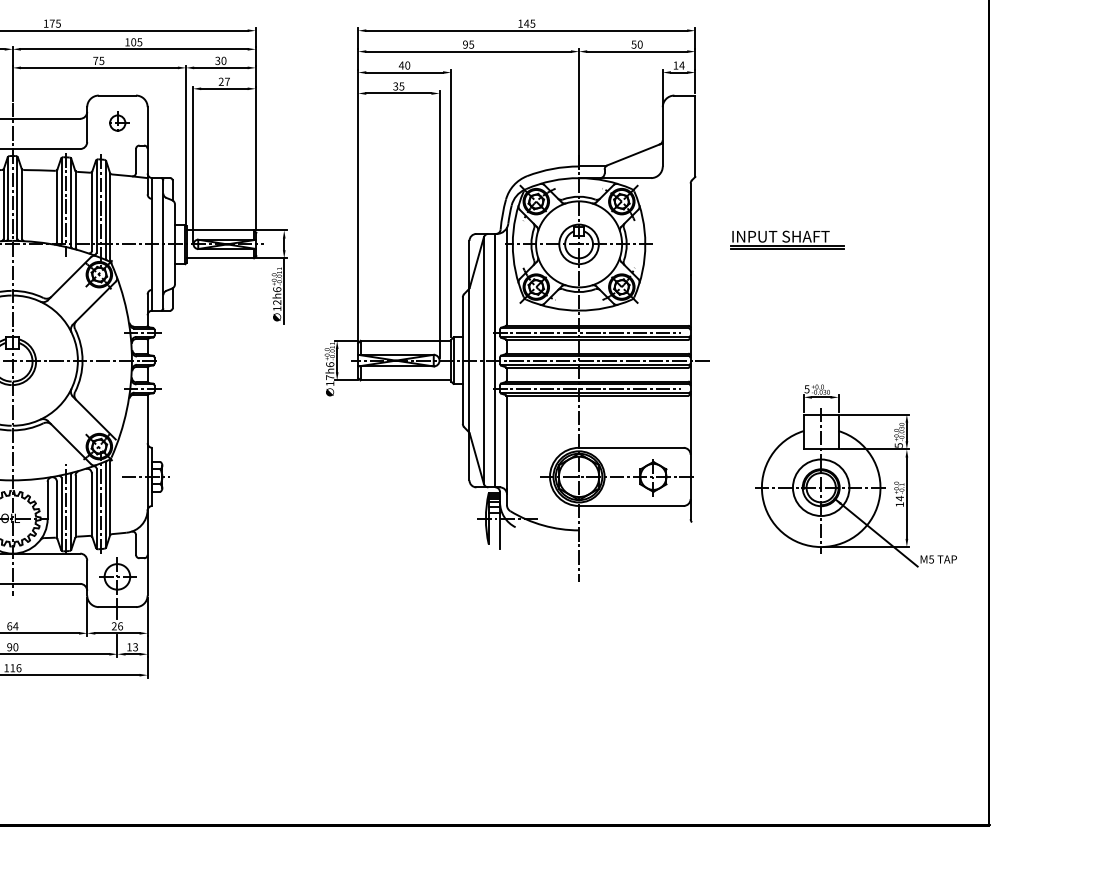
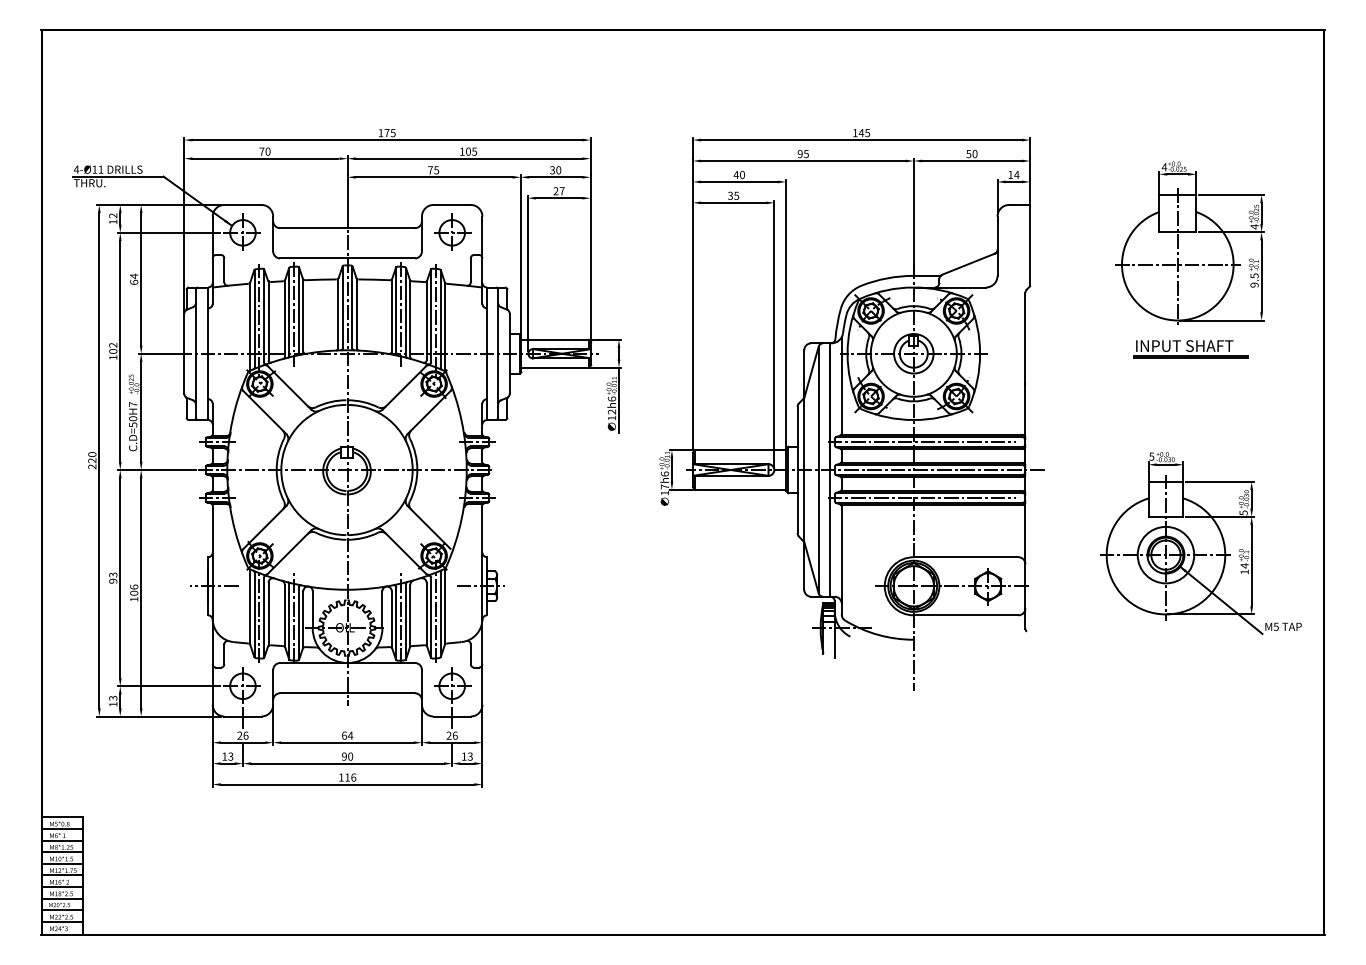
part: (117, 122) -> (452, 231), size x1.67
part: (854, 133) -> (1189, 242), added
part: (786, 240) -> (1190, 349), moved
part: (855, 476) -> (1200, 543), moved

